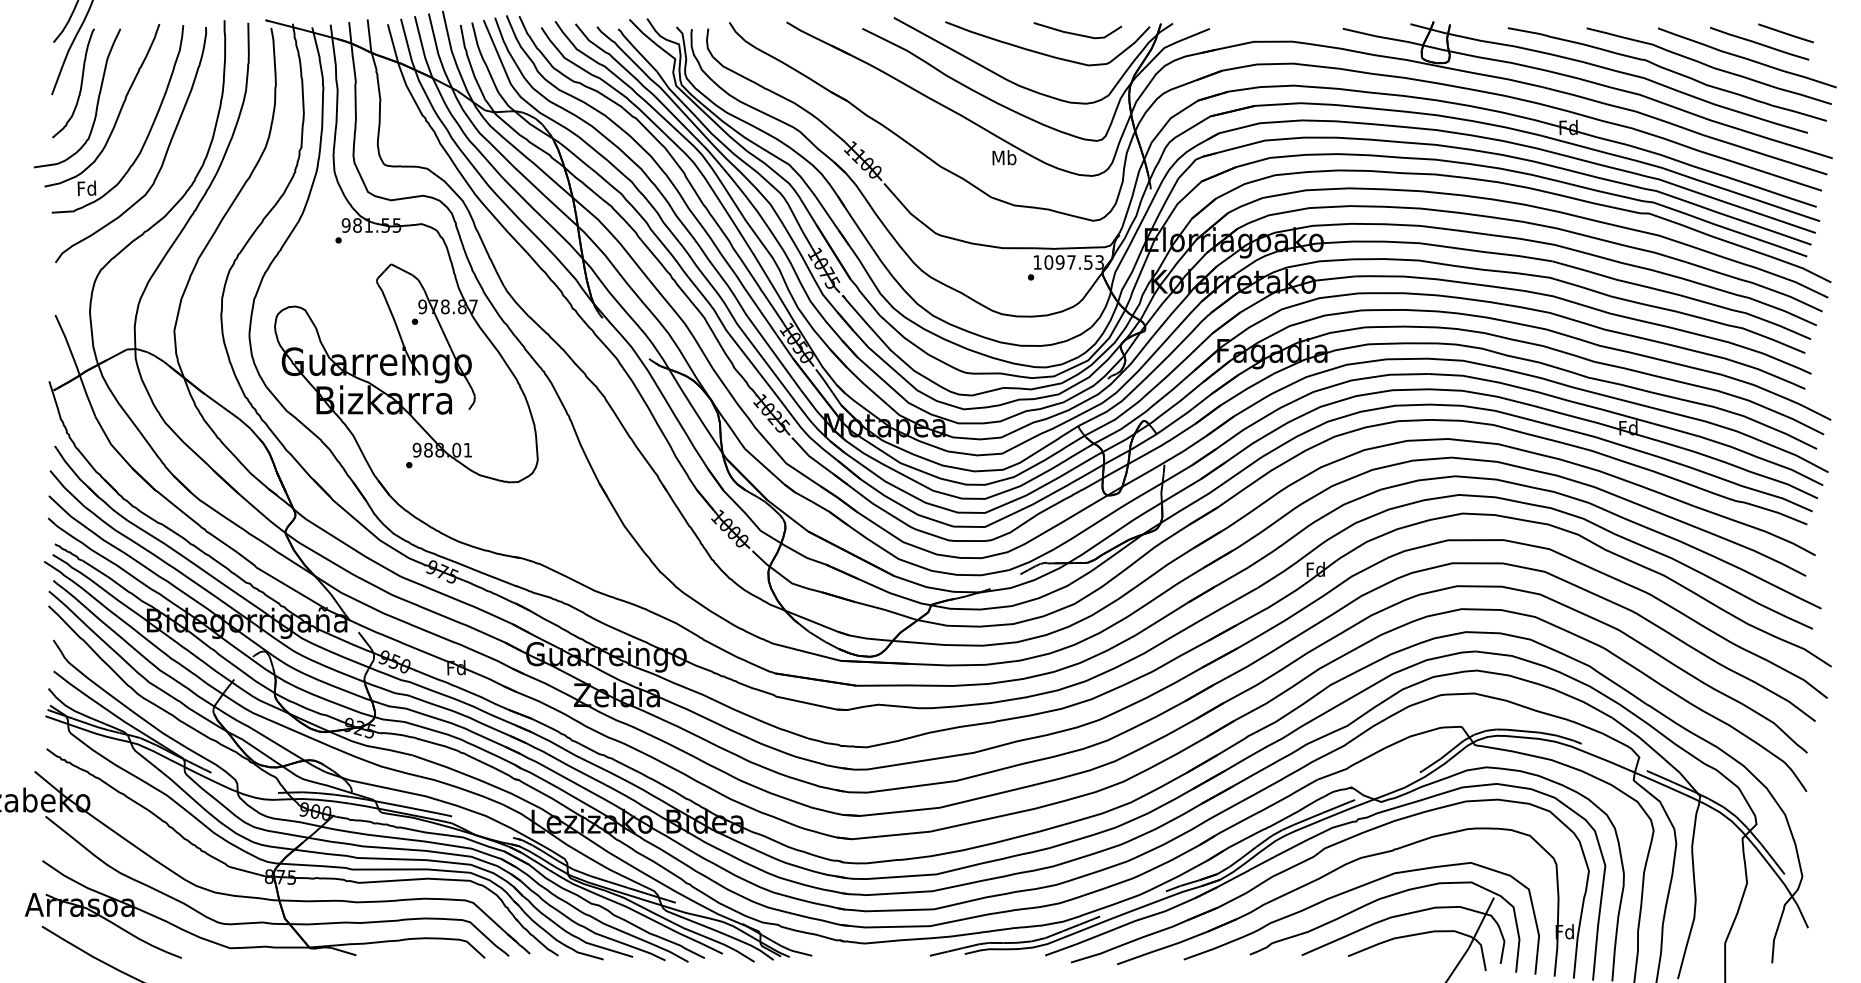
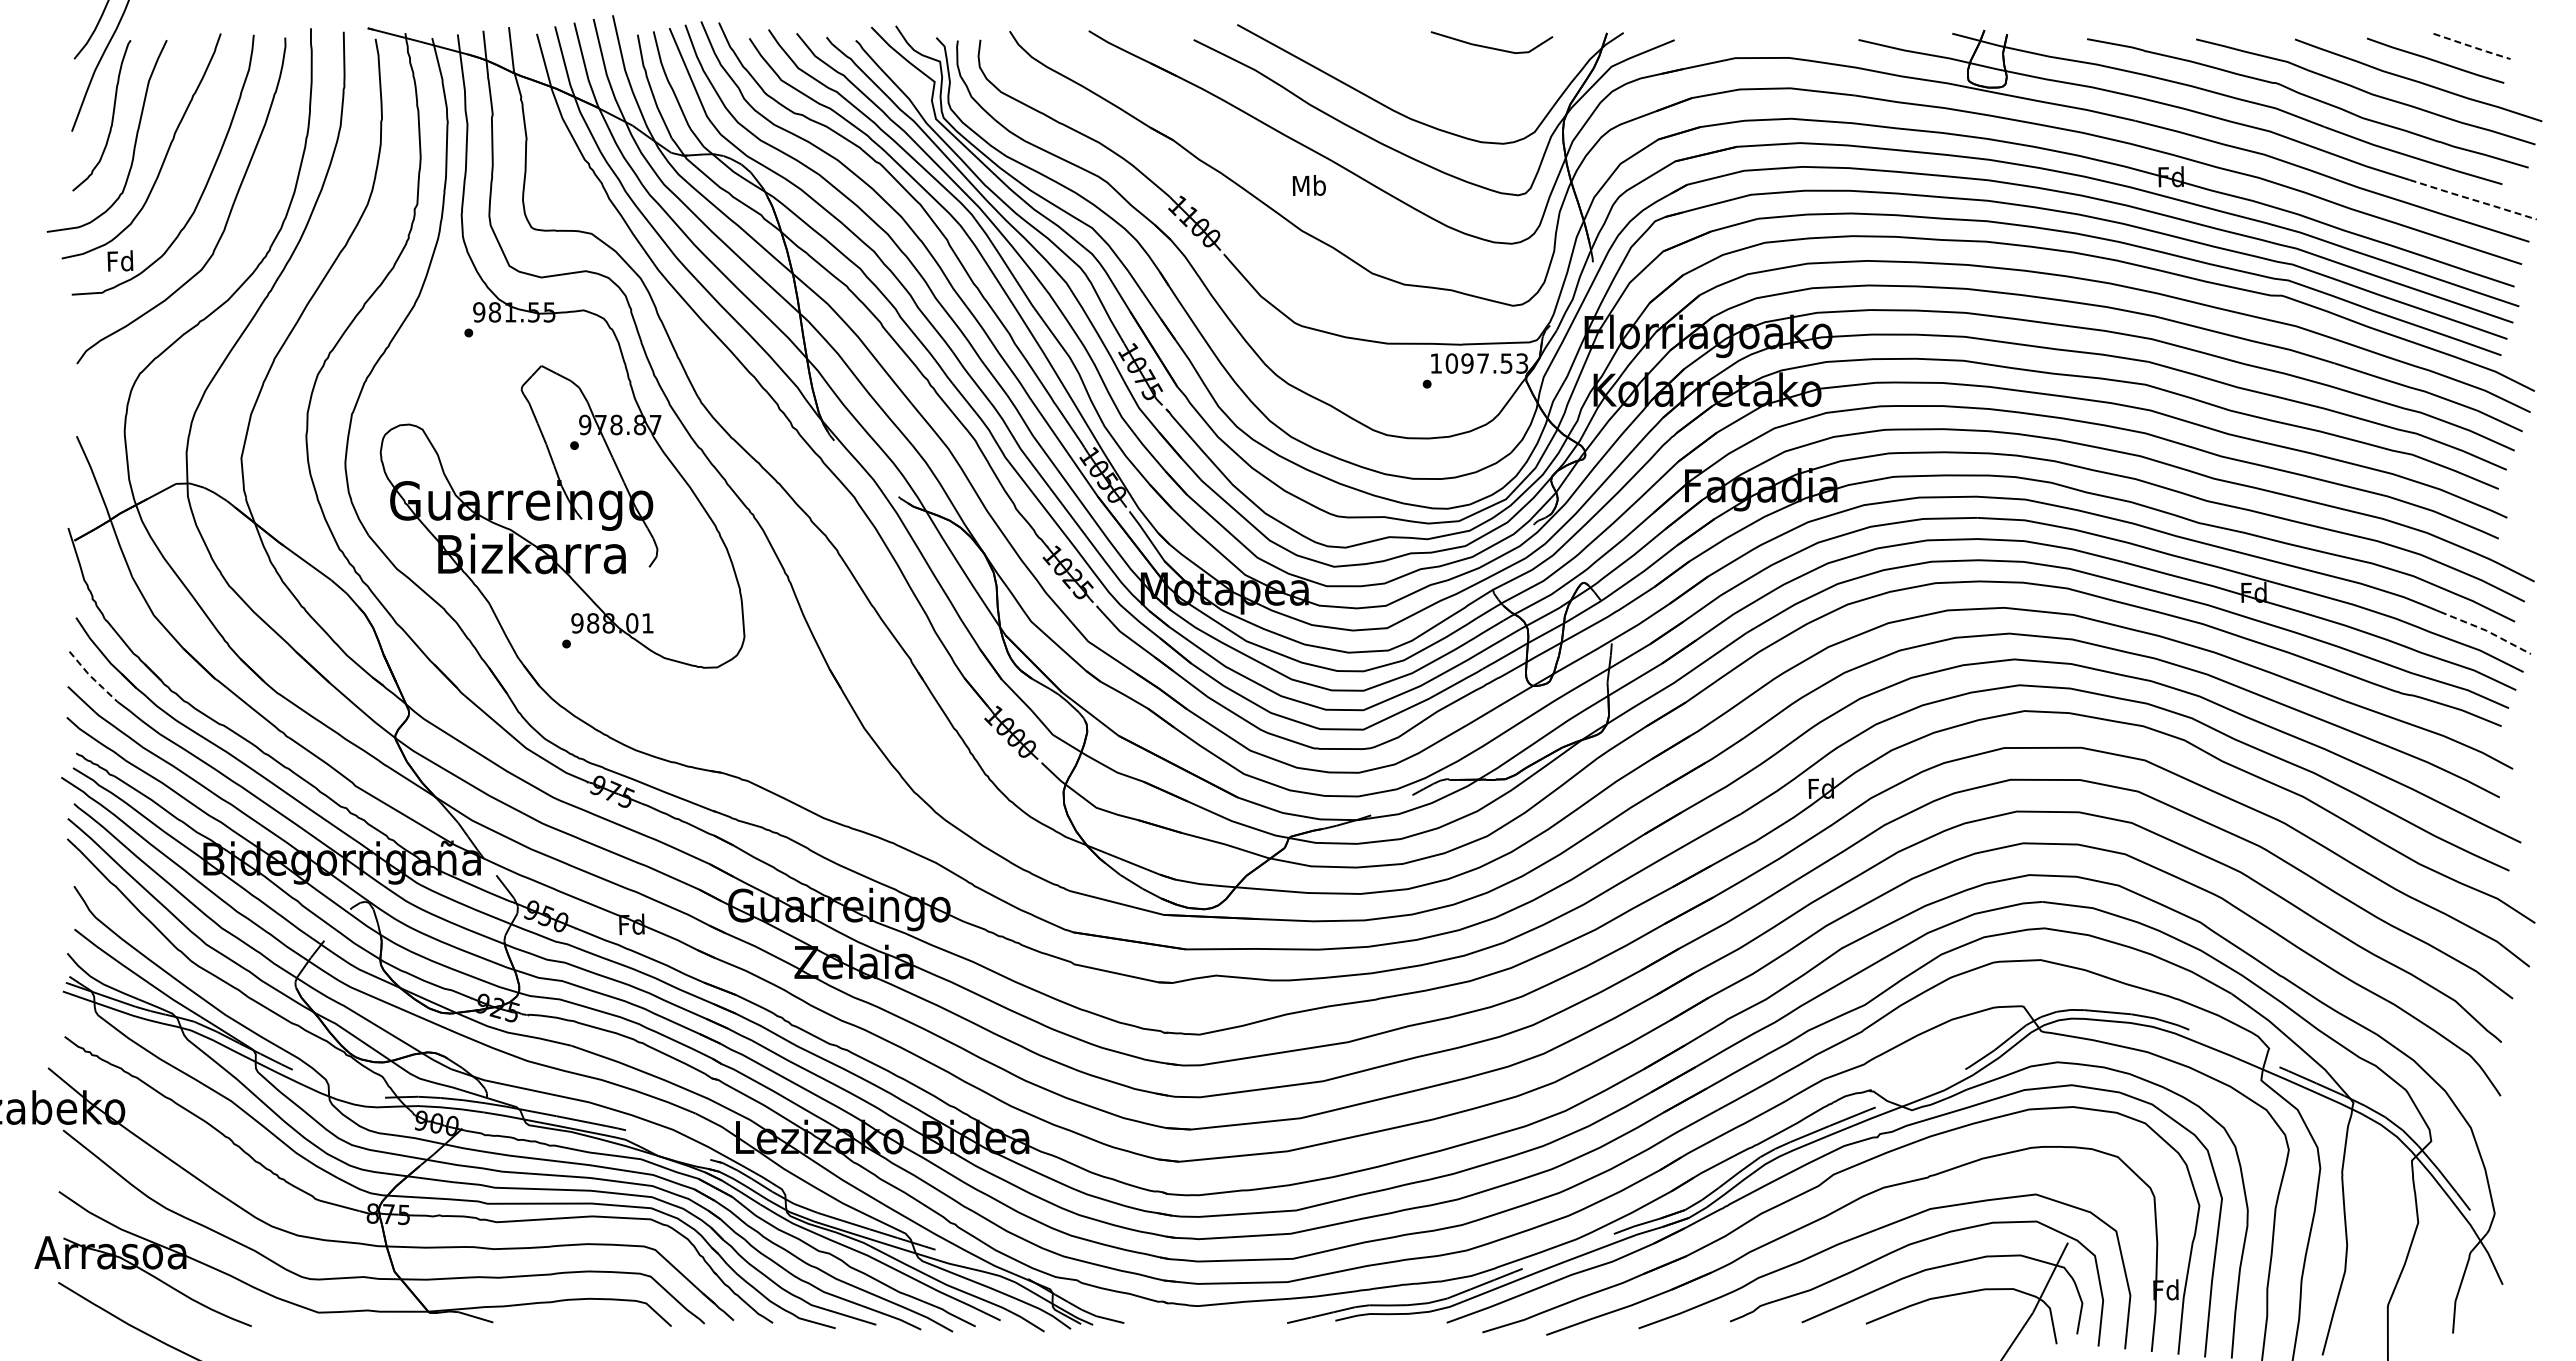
line: (1786, 33) -> (2472, 46), solid -> dashed
curve: (1044, 53) -> (1445, 74), removed
line: (1787, 143) -> (2473, 199), solid -> dashed
text: (1003, 157) -> (1308, 185), moved
line: (1796, 455) -> (2486, 630), solid -> dashed
line: (66, 490) -> (92, 678), solid -> dashed

